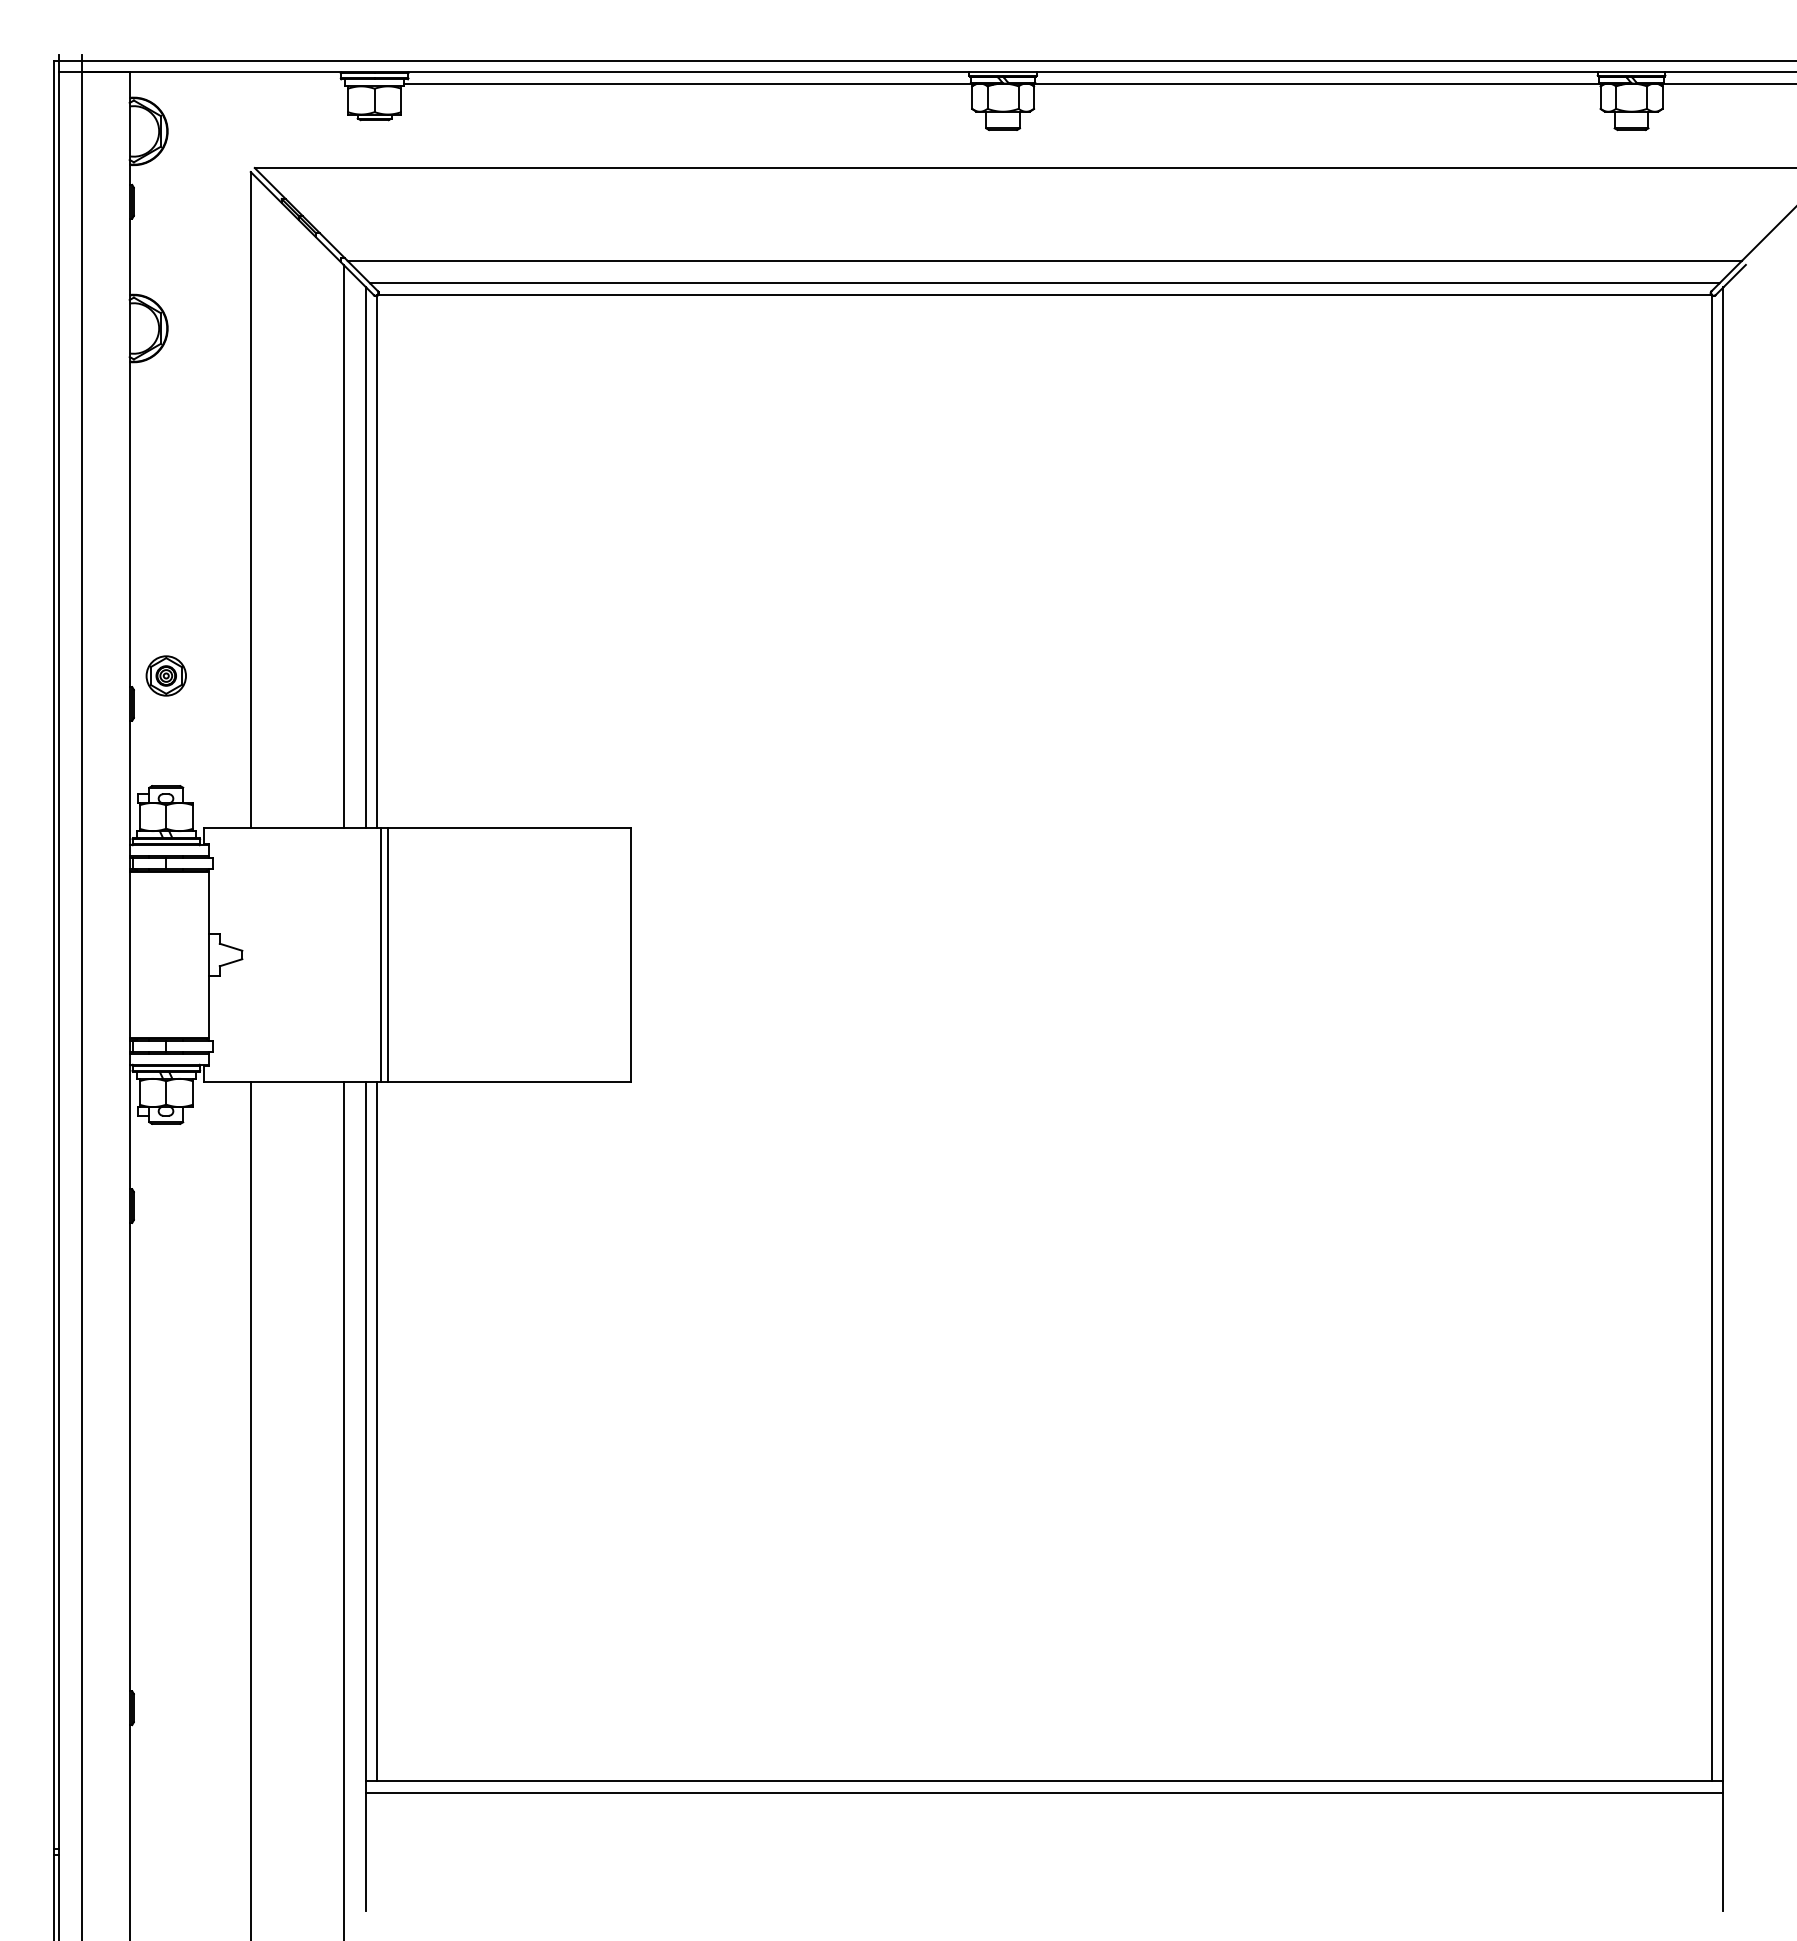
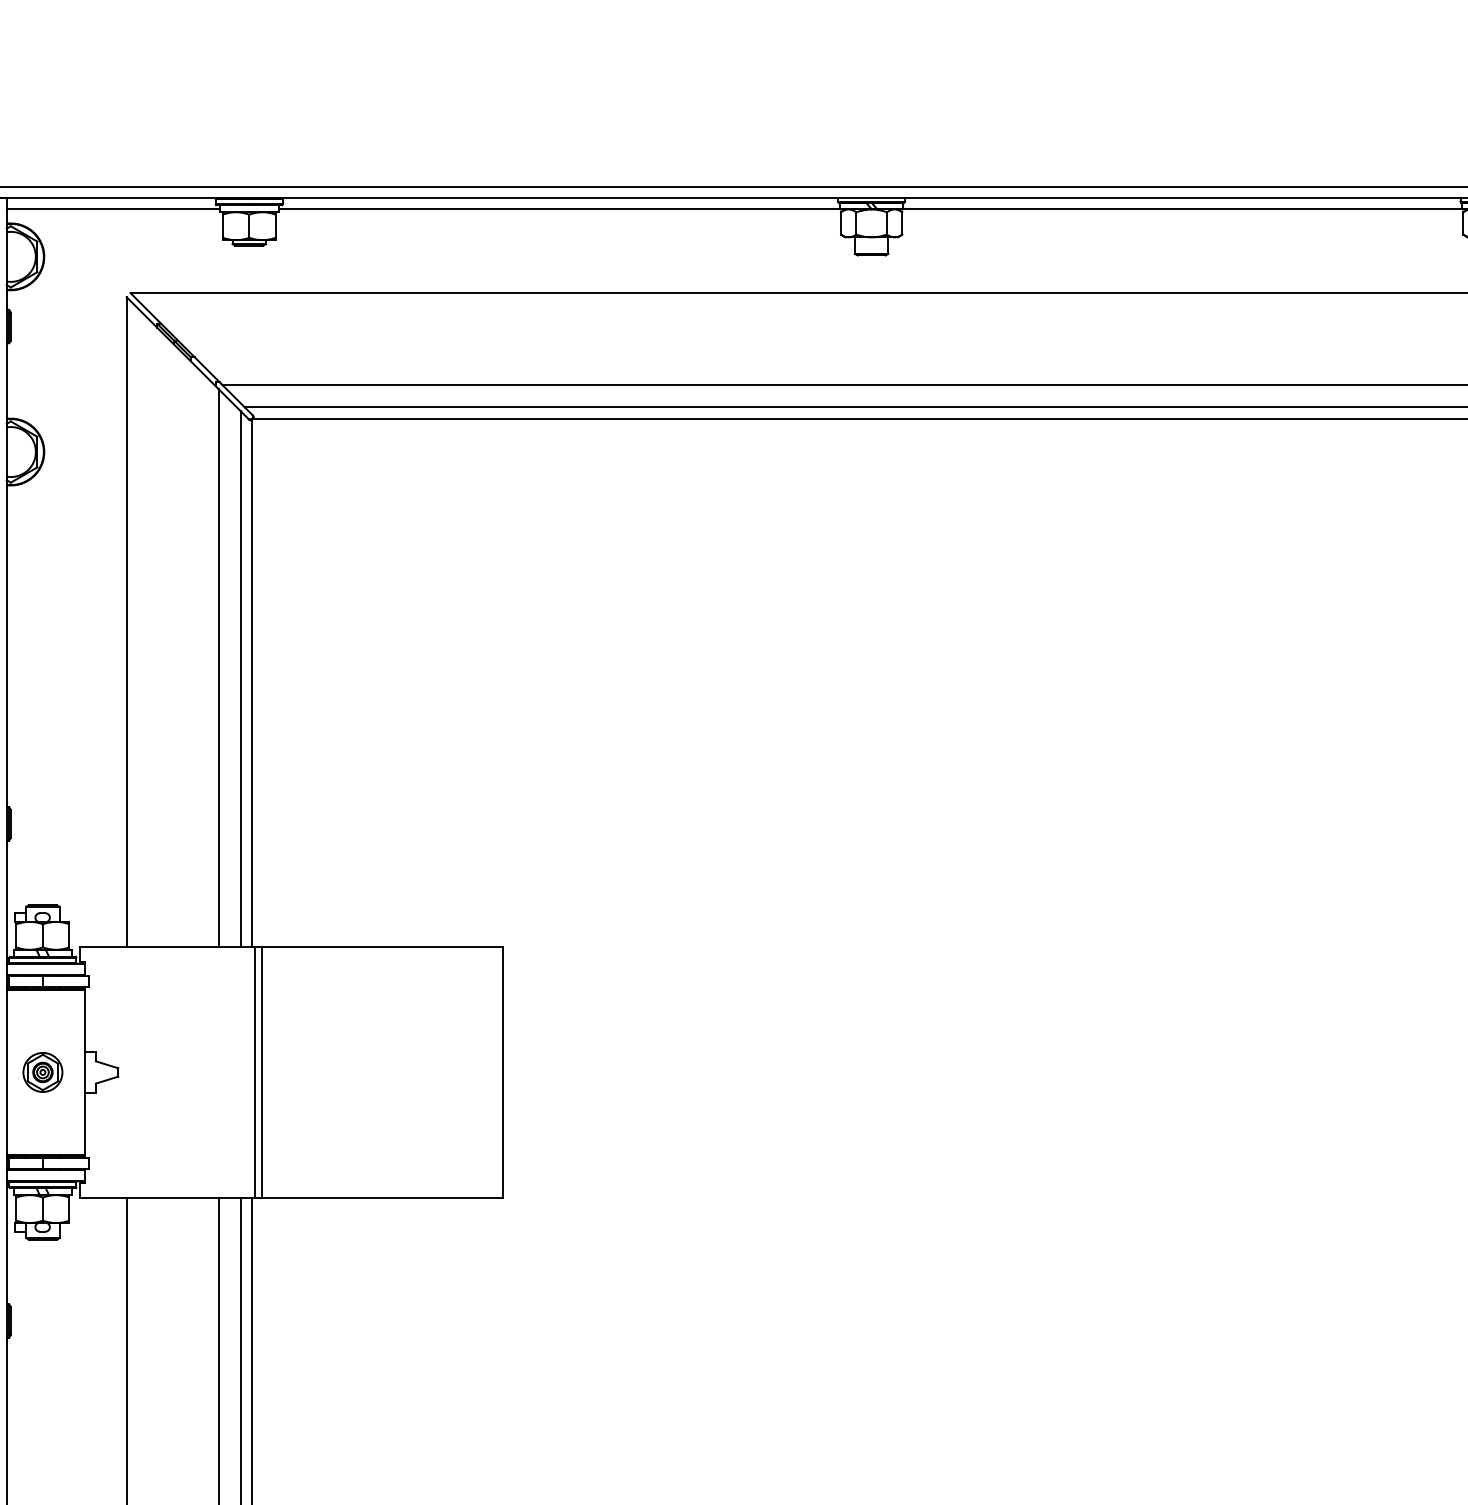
line: (237, 83) -> (113, 209), added
part: (165, 675) -> (42, 1071), moved

